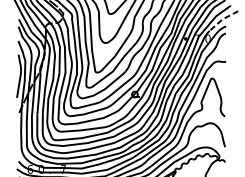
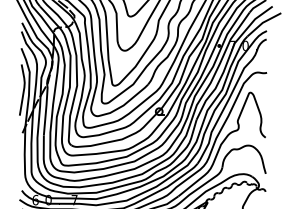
line: (222, 19) -> (262, 22), dashed -> solid

